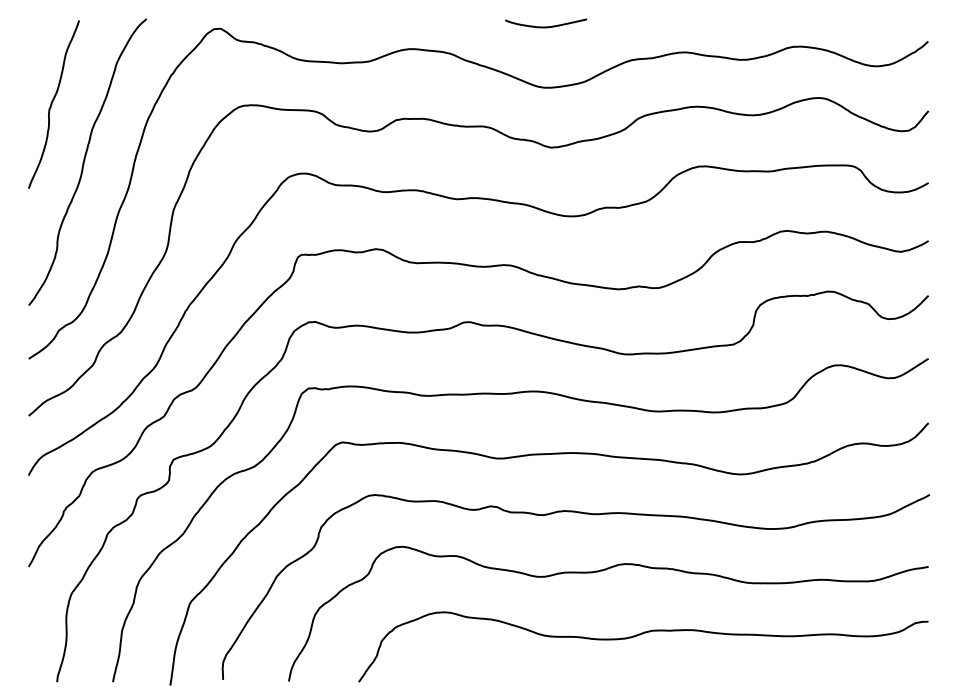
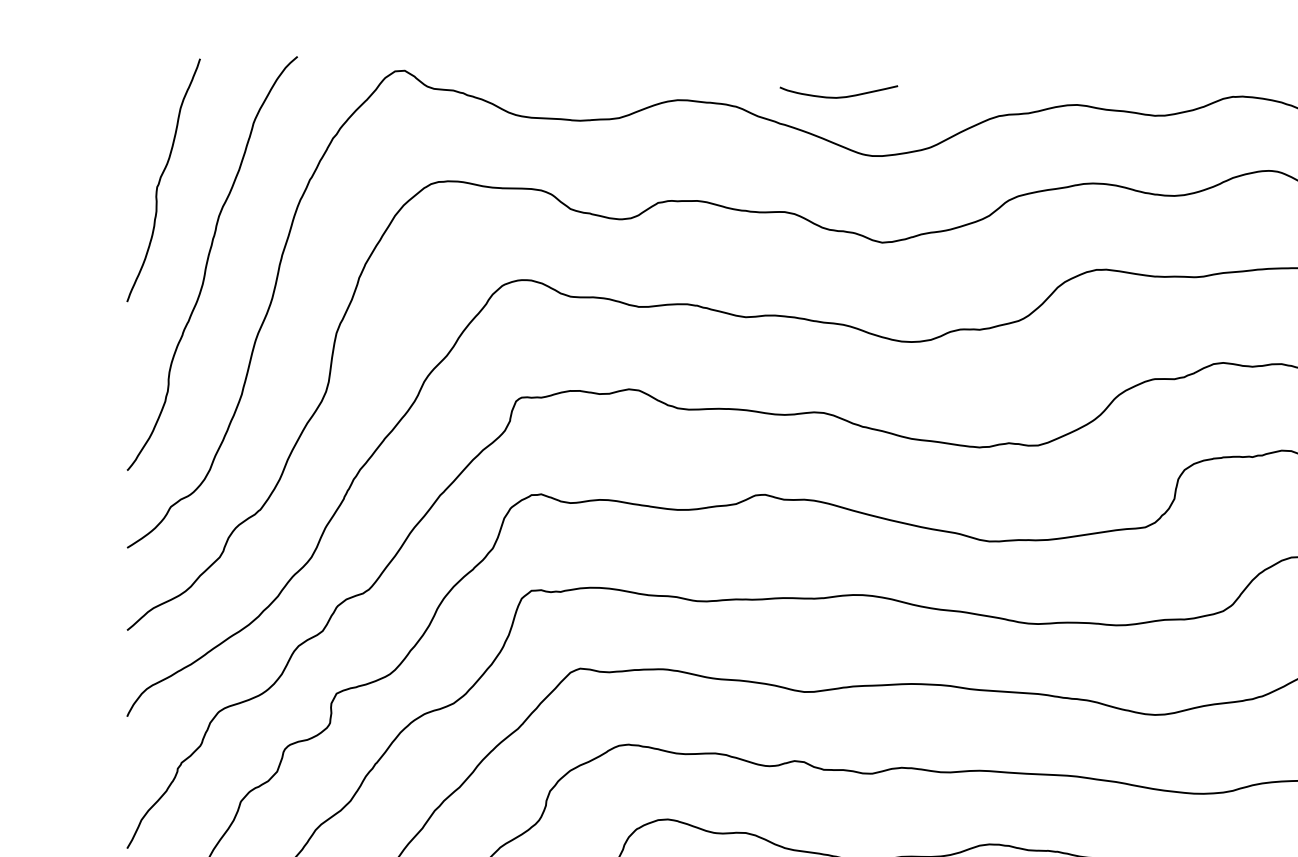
curve: (546, 26) -> (839, 96), moved

